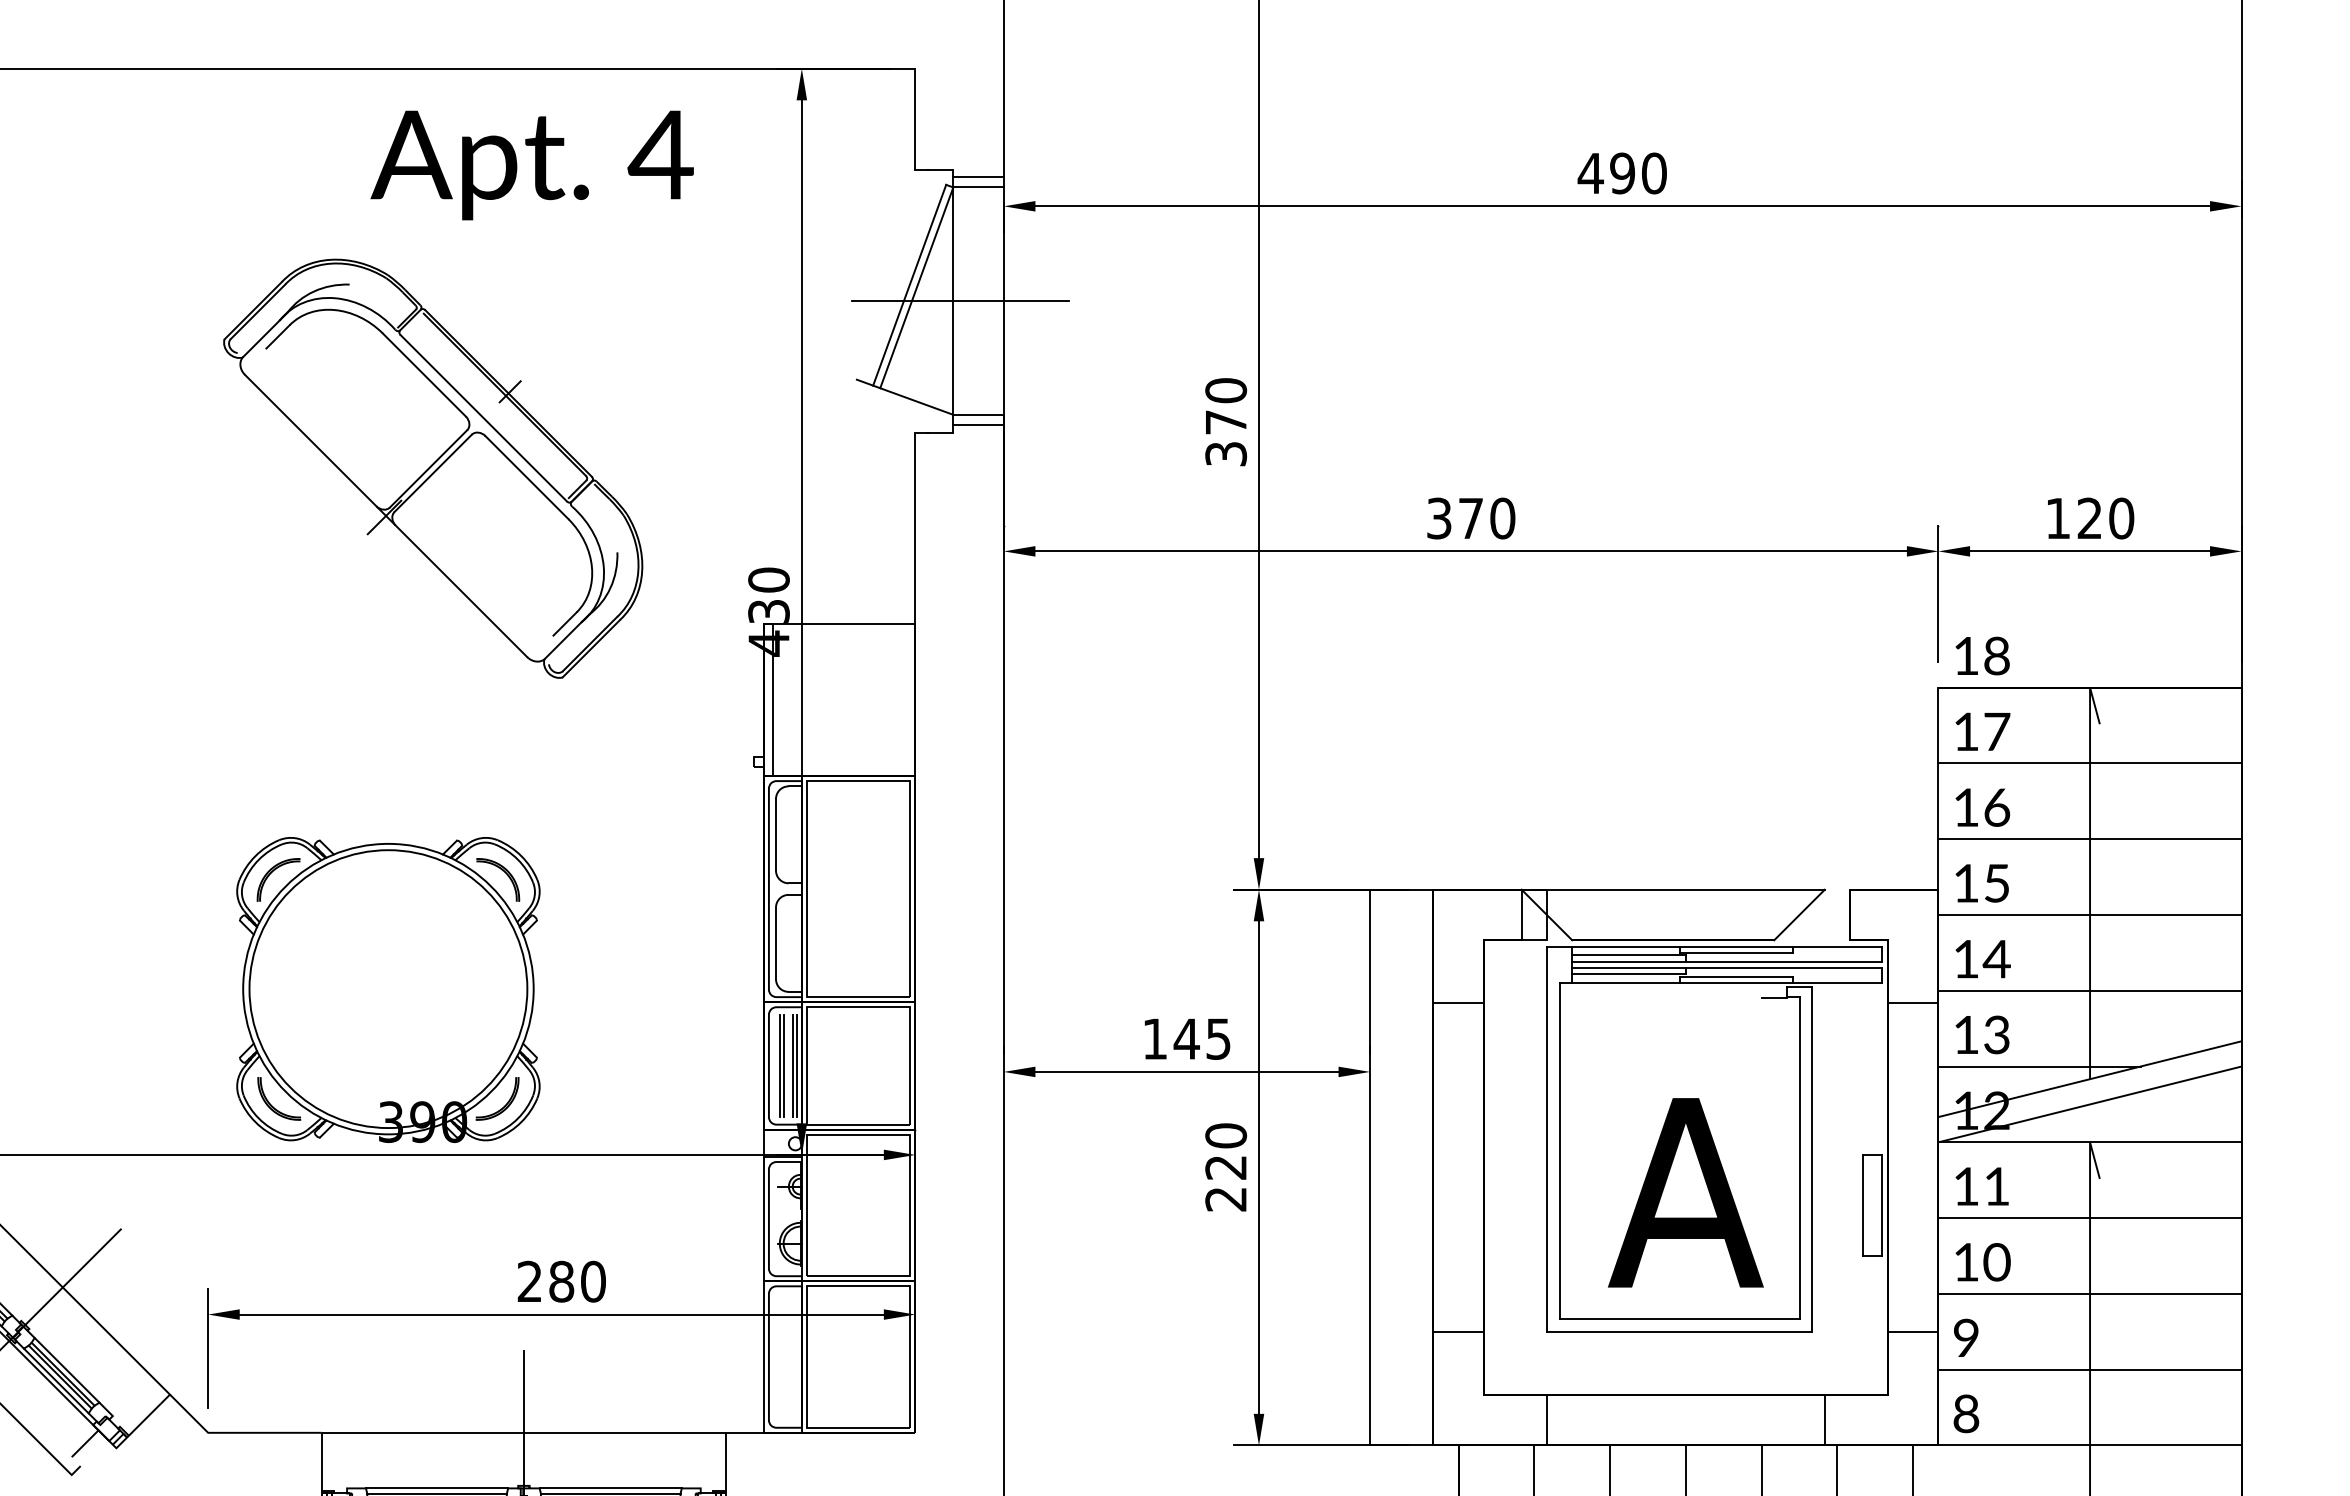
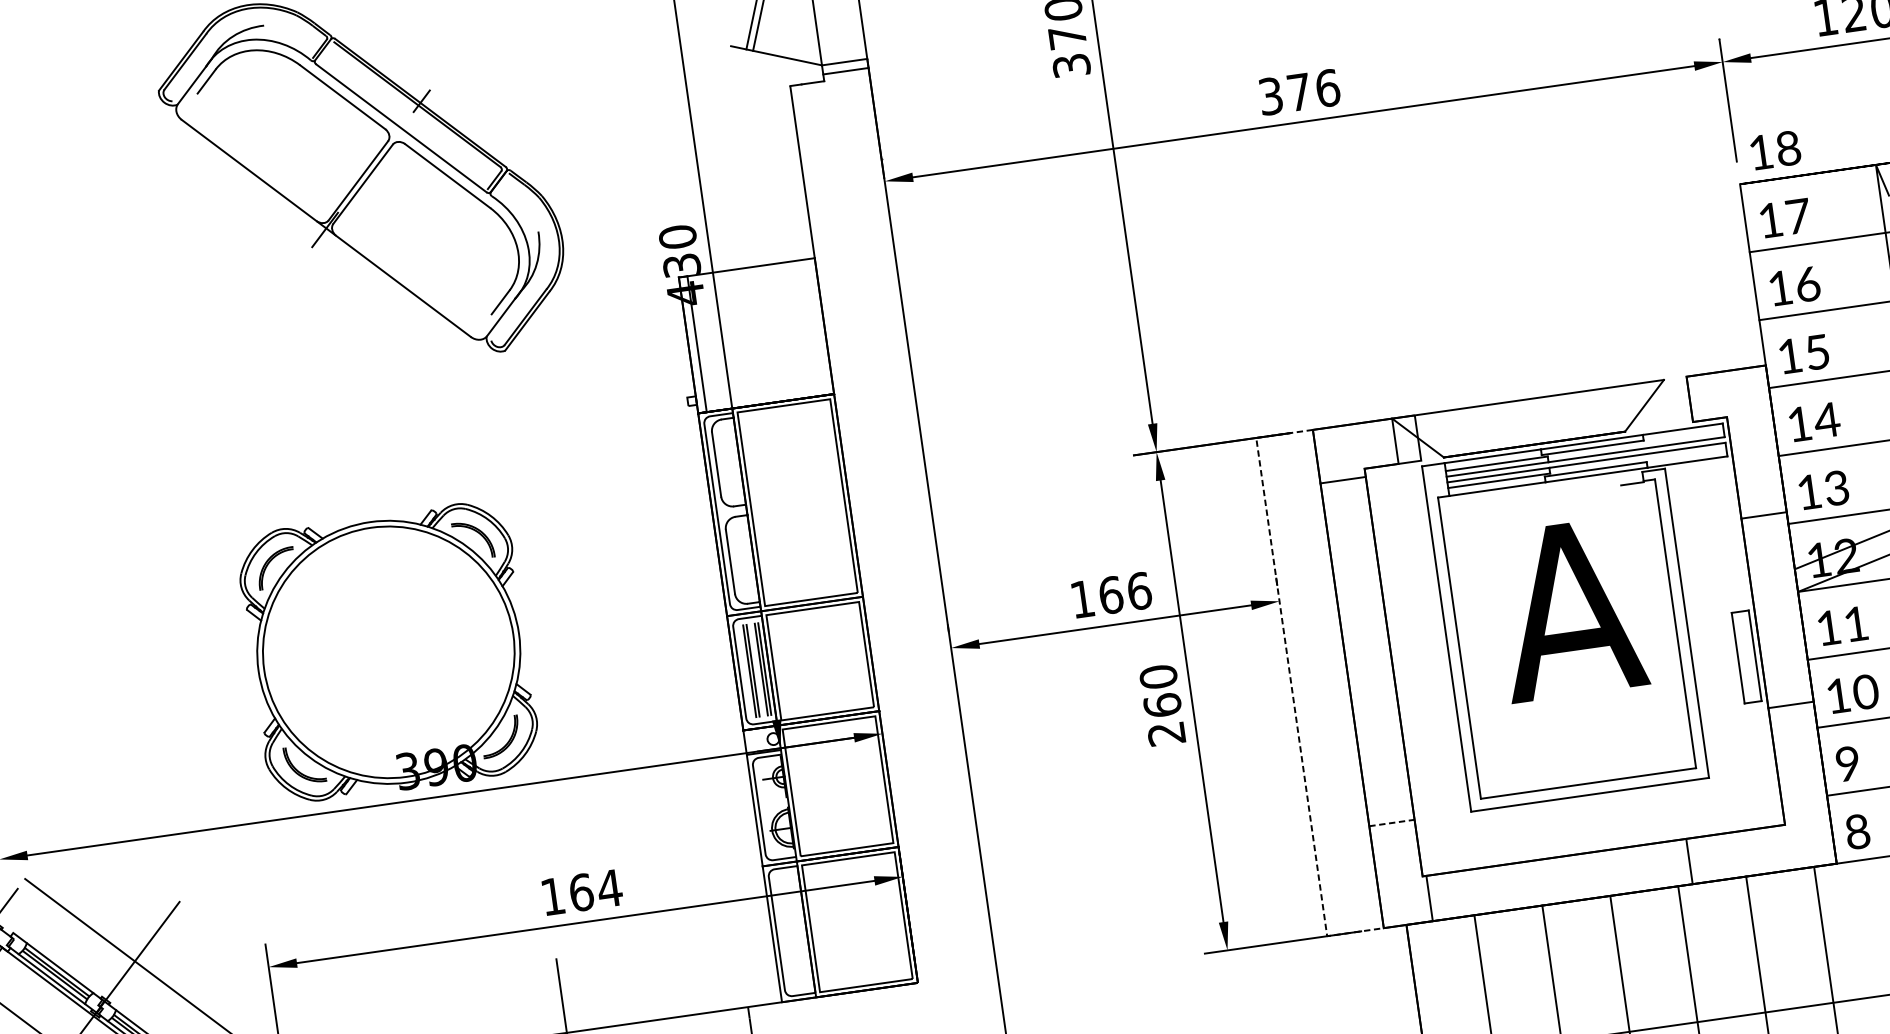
text: (1502, 518) -> (1327, 88), 370 -> 376
line: (1458, 1003) -> (1343, 480), moved
line: (1912, 1003) -> (1763, 515), moved
text: (1202, 1038) -> (1124, 592), 145 -> 166
text: (1226, 1166) -> (1162, 704), 220 -> 260
line: (1370, 1167) -> (1292, 686), solid -> dashed
text: (1685, 1192) -> (1569, 609), moved
text: (561, 1281) -> (581, 892), 280 -> 164
line: (1459, 1331) -> (1392, 822), solid -> dashed
line: (1912, 1331) -> (1790, 704), moved
line: (1546, 1419) -> (1429, 897), moved
line: (1824, 1419) -> (1689, 860), moved

